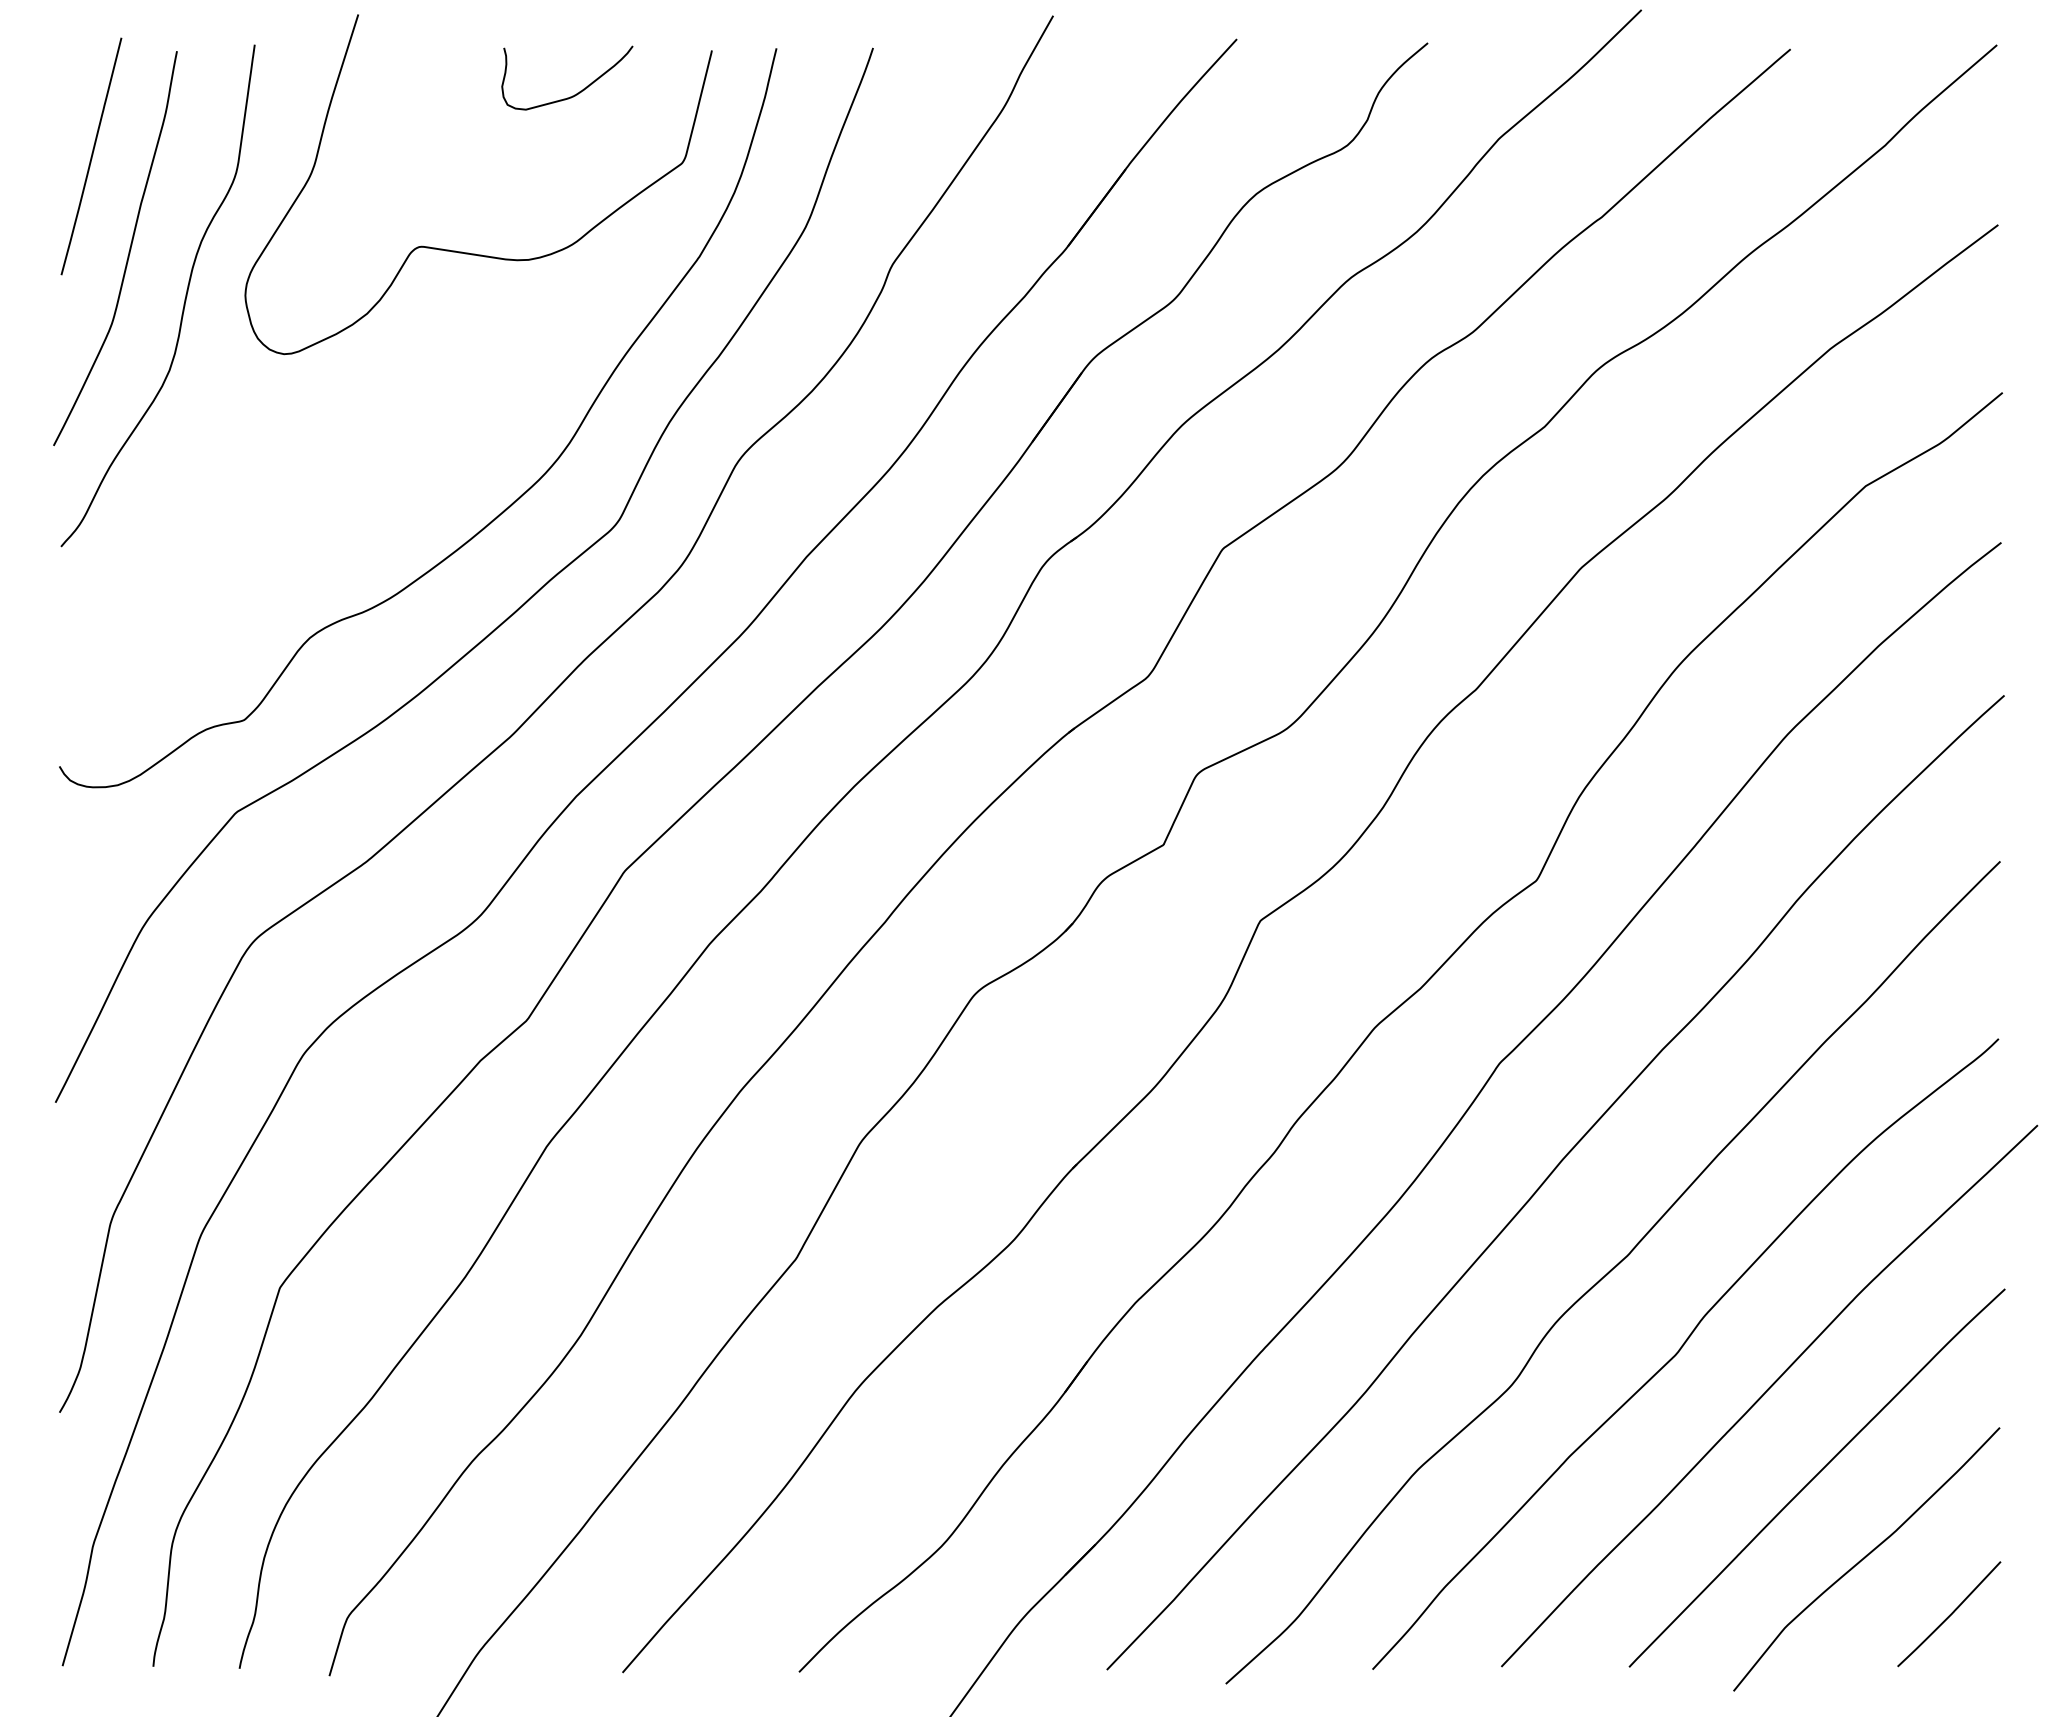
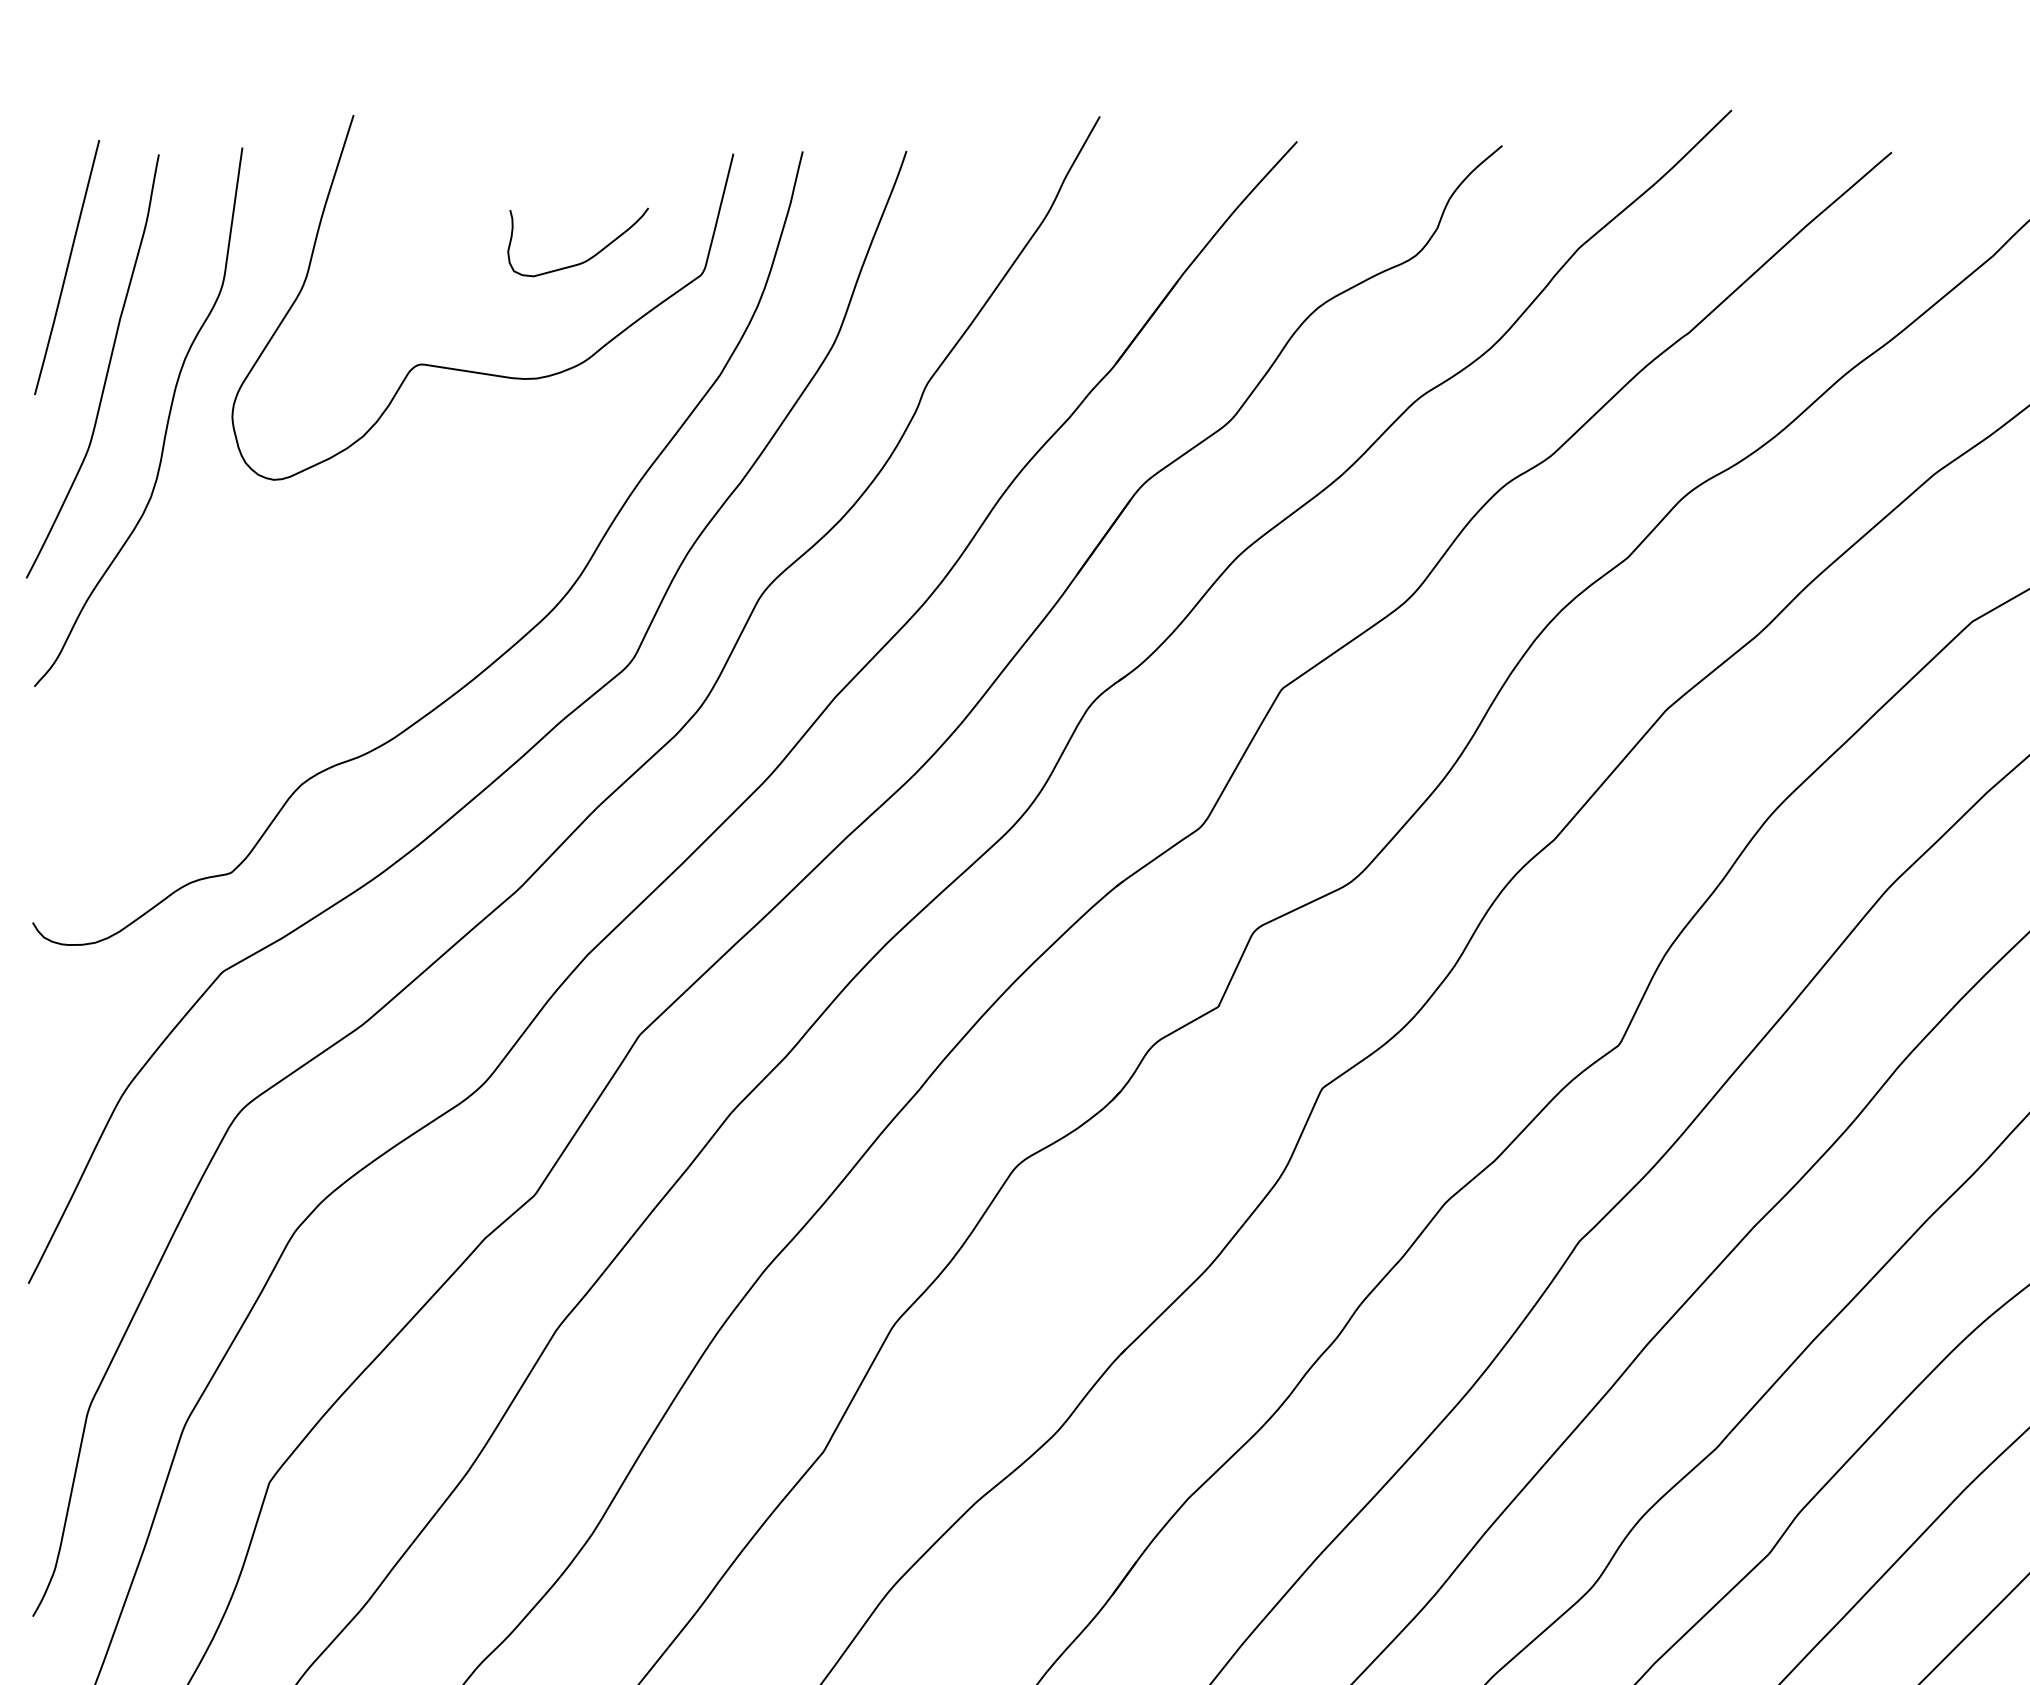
curve: (577, 92) -> (589, 257), moved

